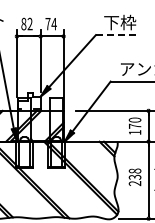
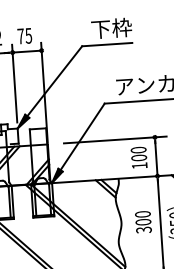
text: (53, 24) -> (27, 36), 74 -> 75
line: (115, 35) -> (106, 45), dashed -> solid
text: (134, 125) -> (138, 156), 170 -> 100
text: (135, 177) -> (144, 222), 238 -> 300

